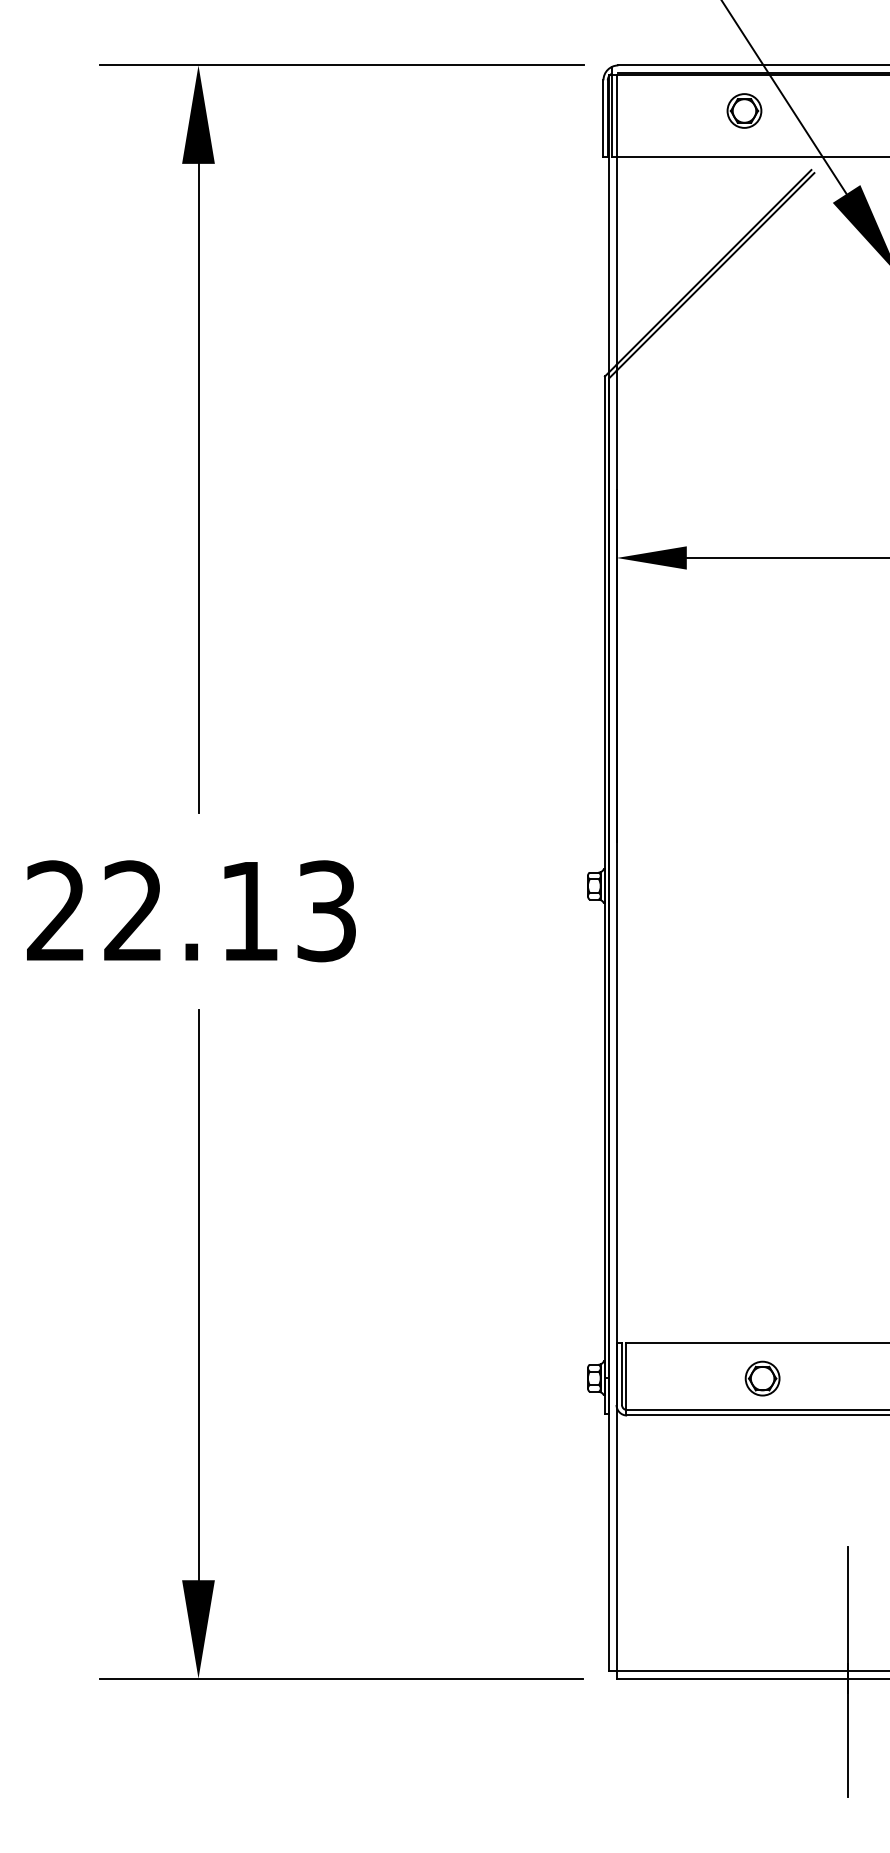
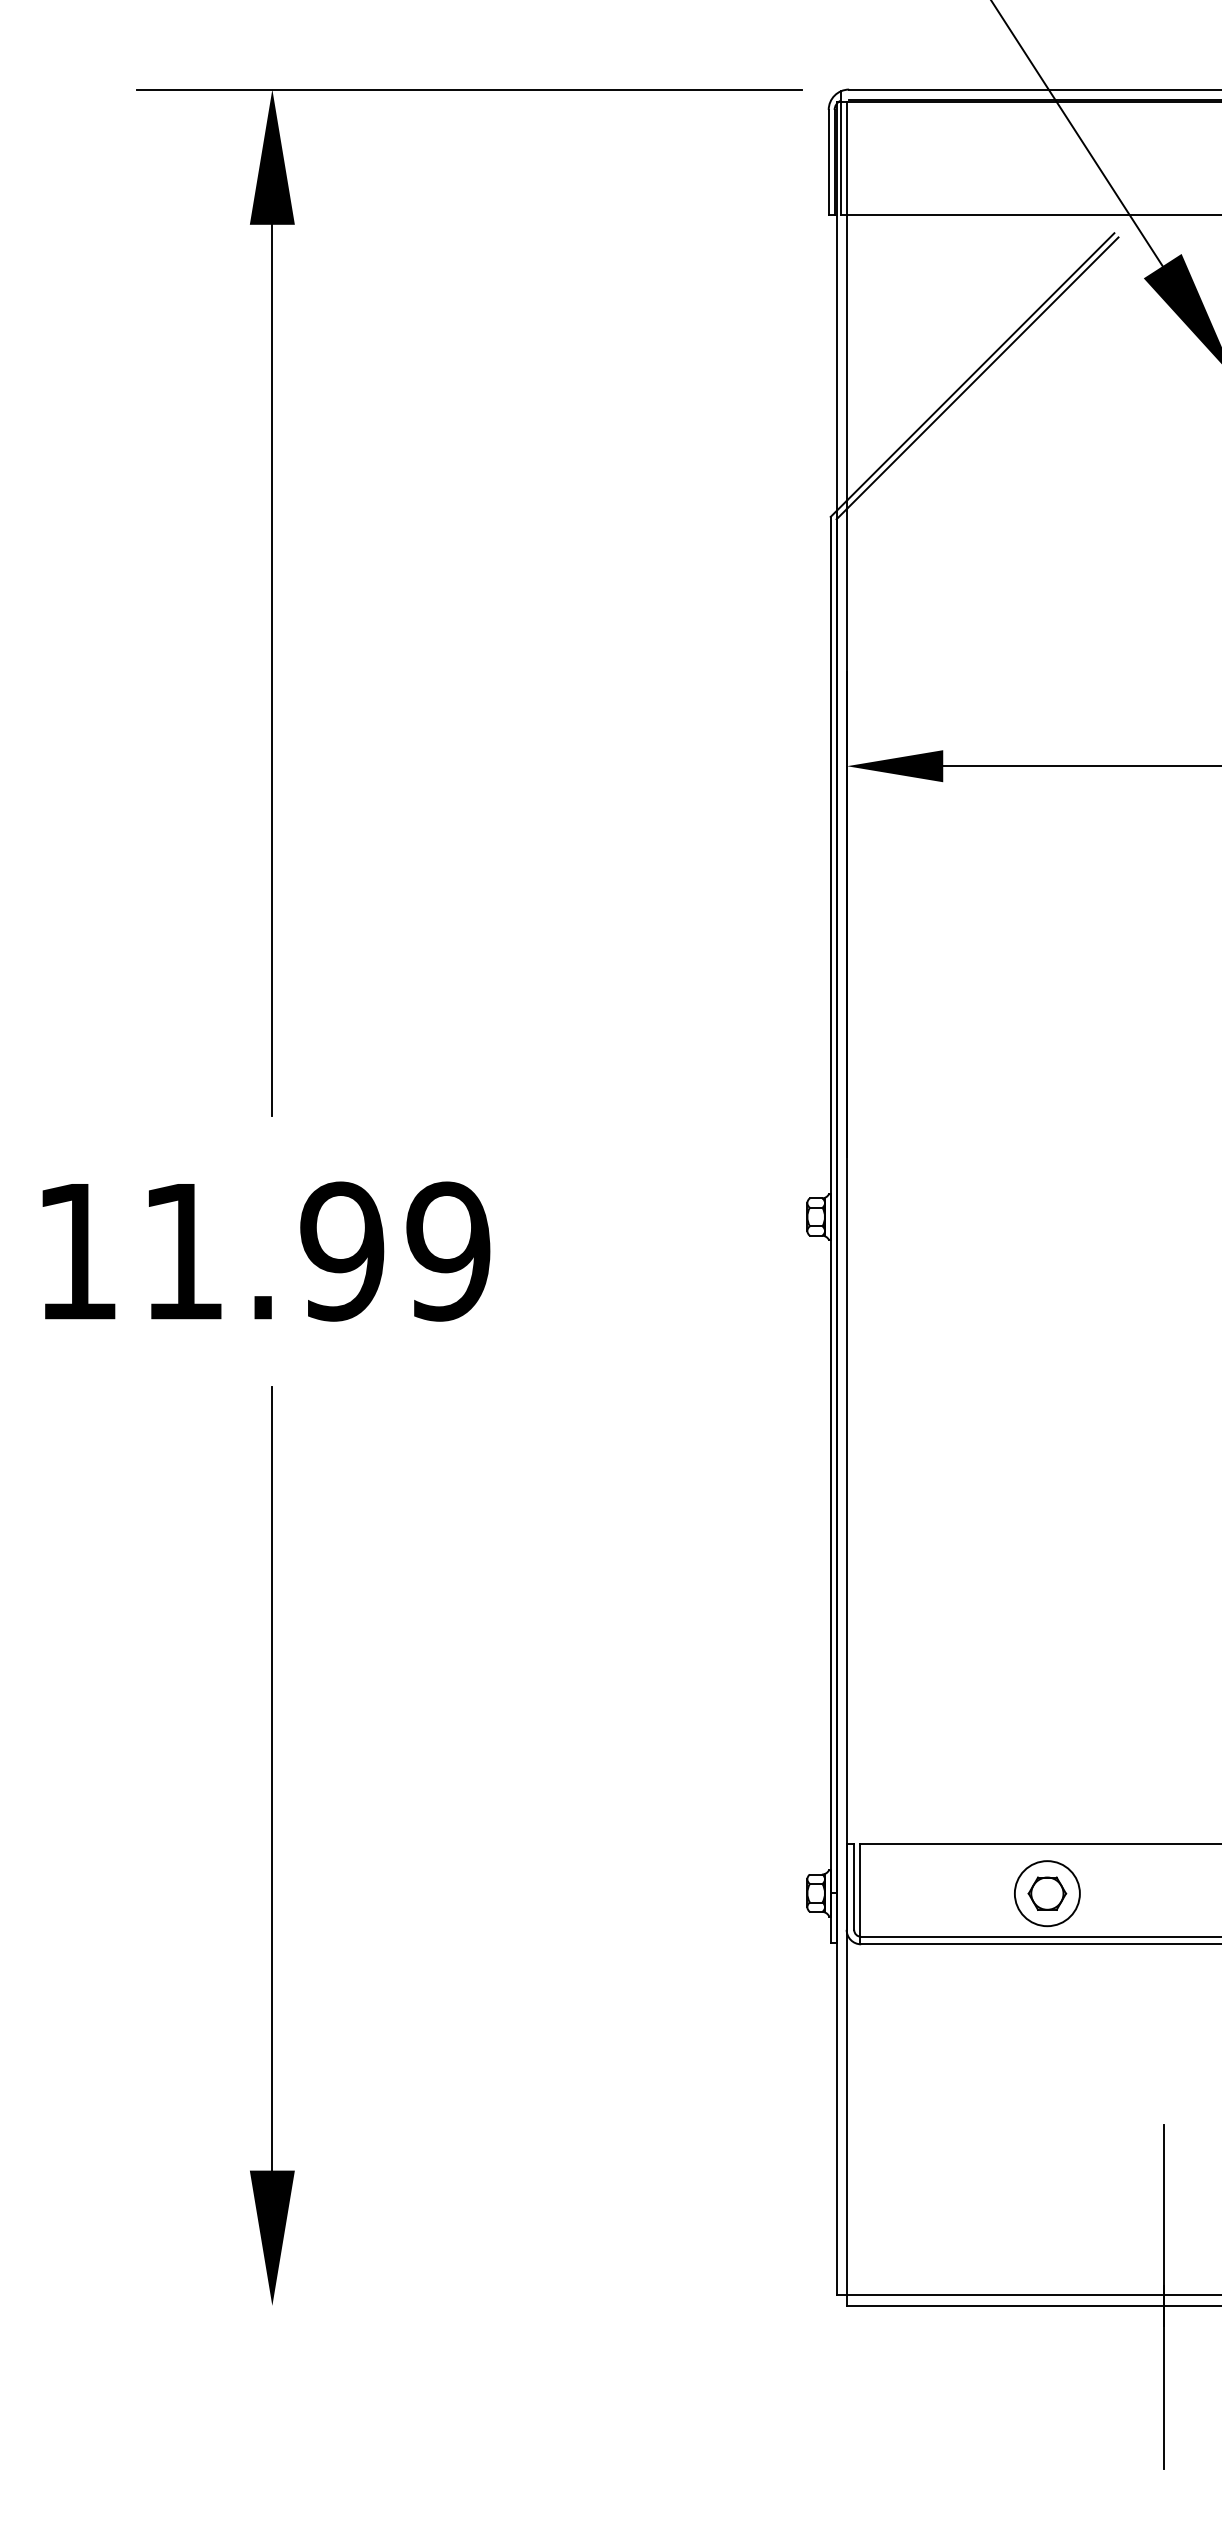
part: (744, 111) -> (1022, 152), removed
text: (192, 911) -> (263, 1251), 22.13 -> 11.99
circle: (762, 1378) -> (1047, 1893), size x1.4
line: (341, 1678) -> (468, 2305), removed

